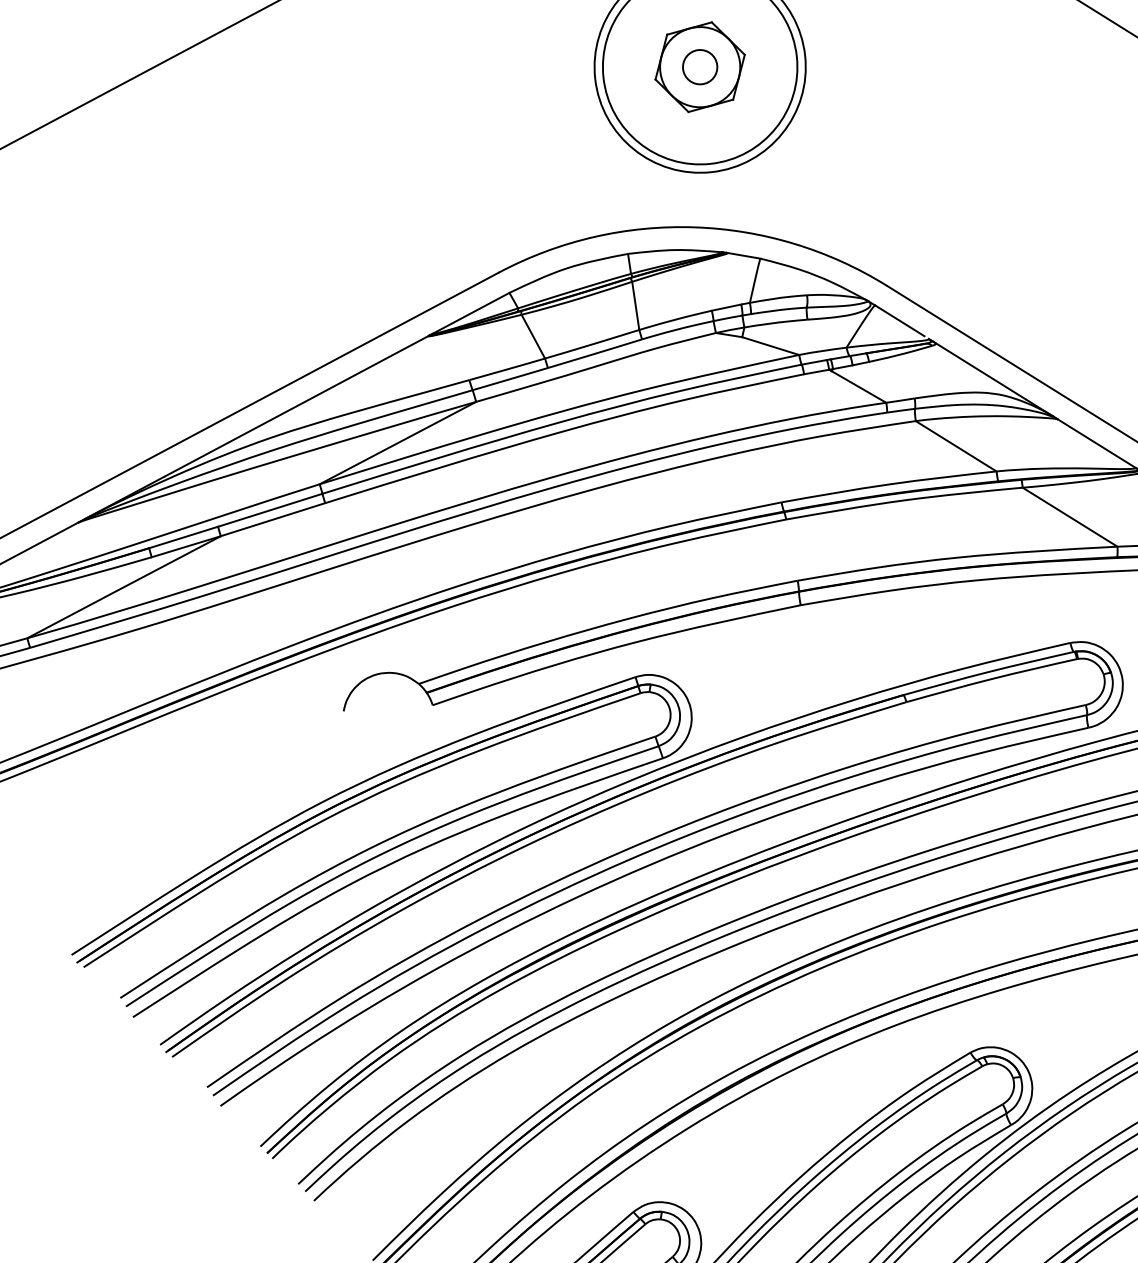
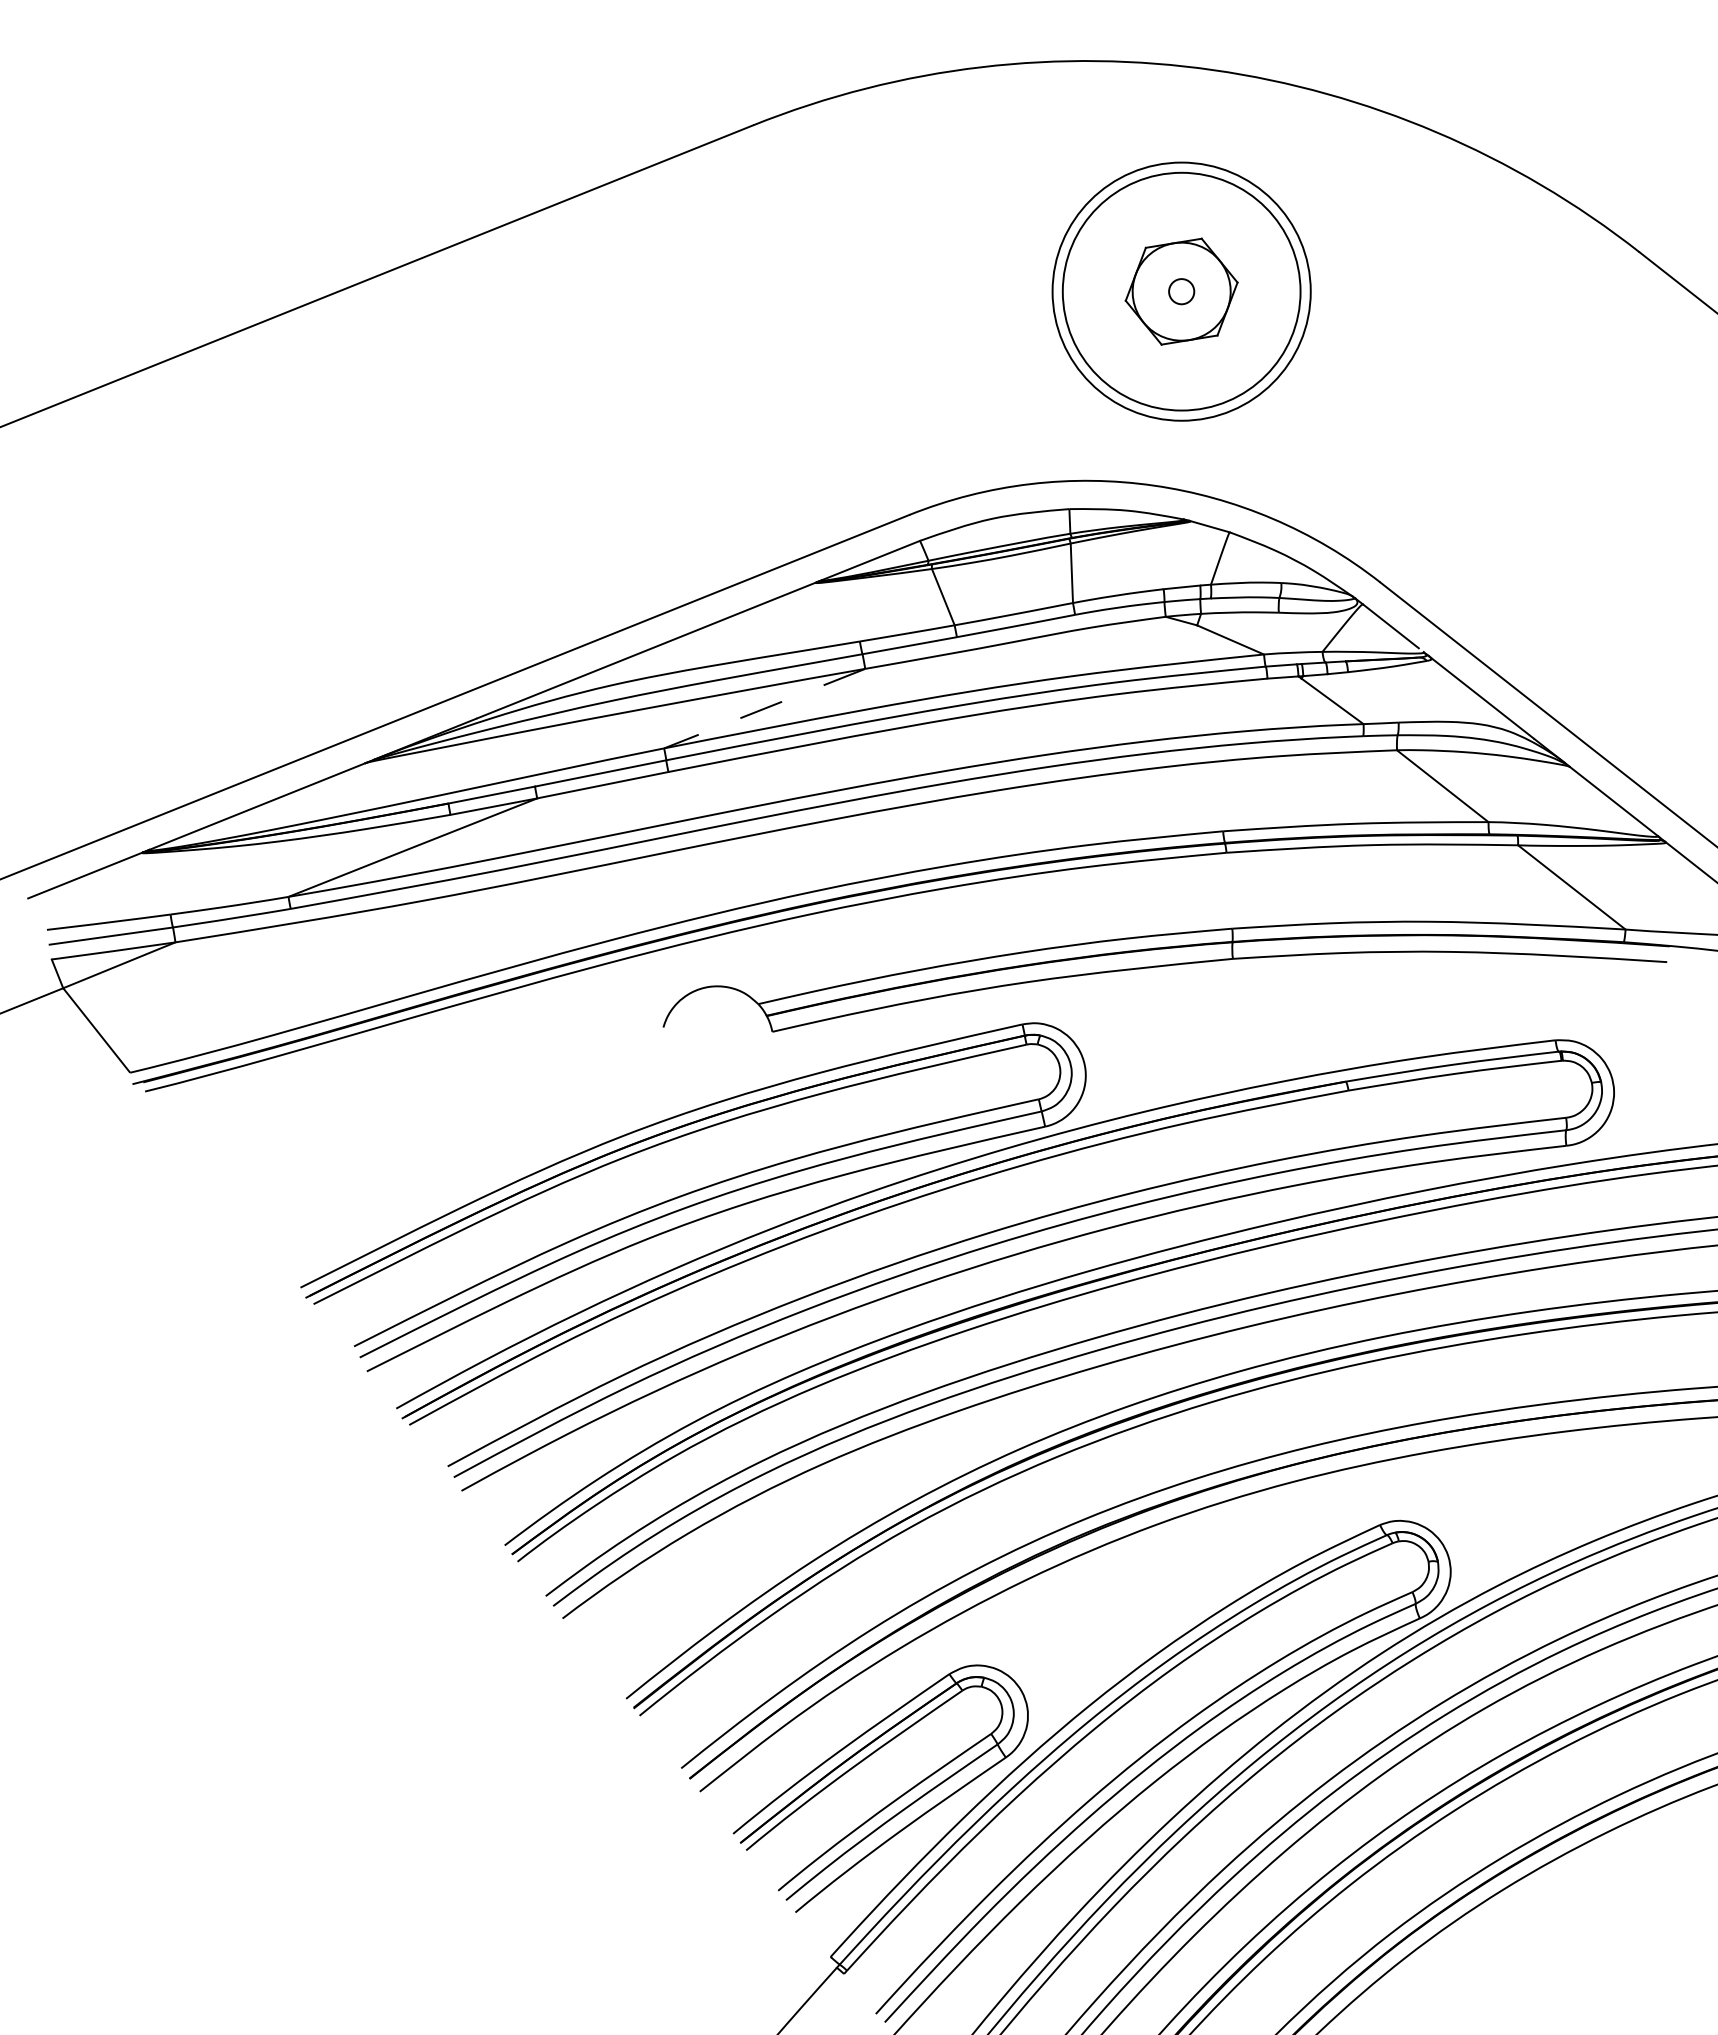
circle: (700, 67) -> (1181, 291), size x0.6
line: (397, 443) -> (764, 708), solid -> dashed

